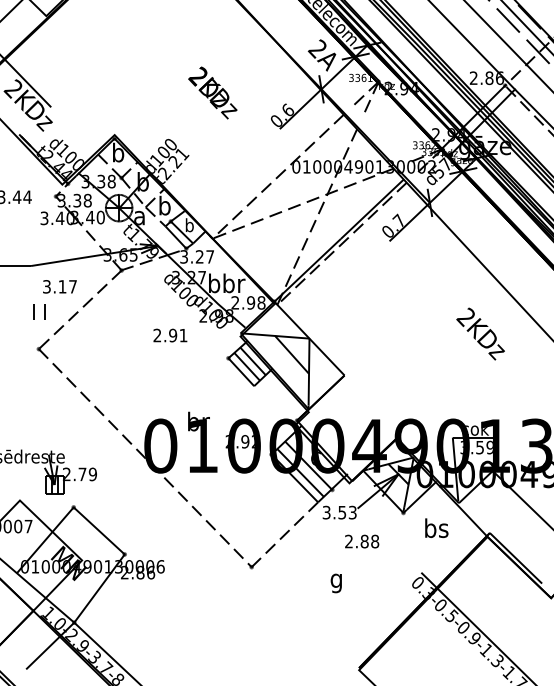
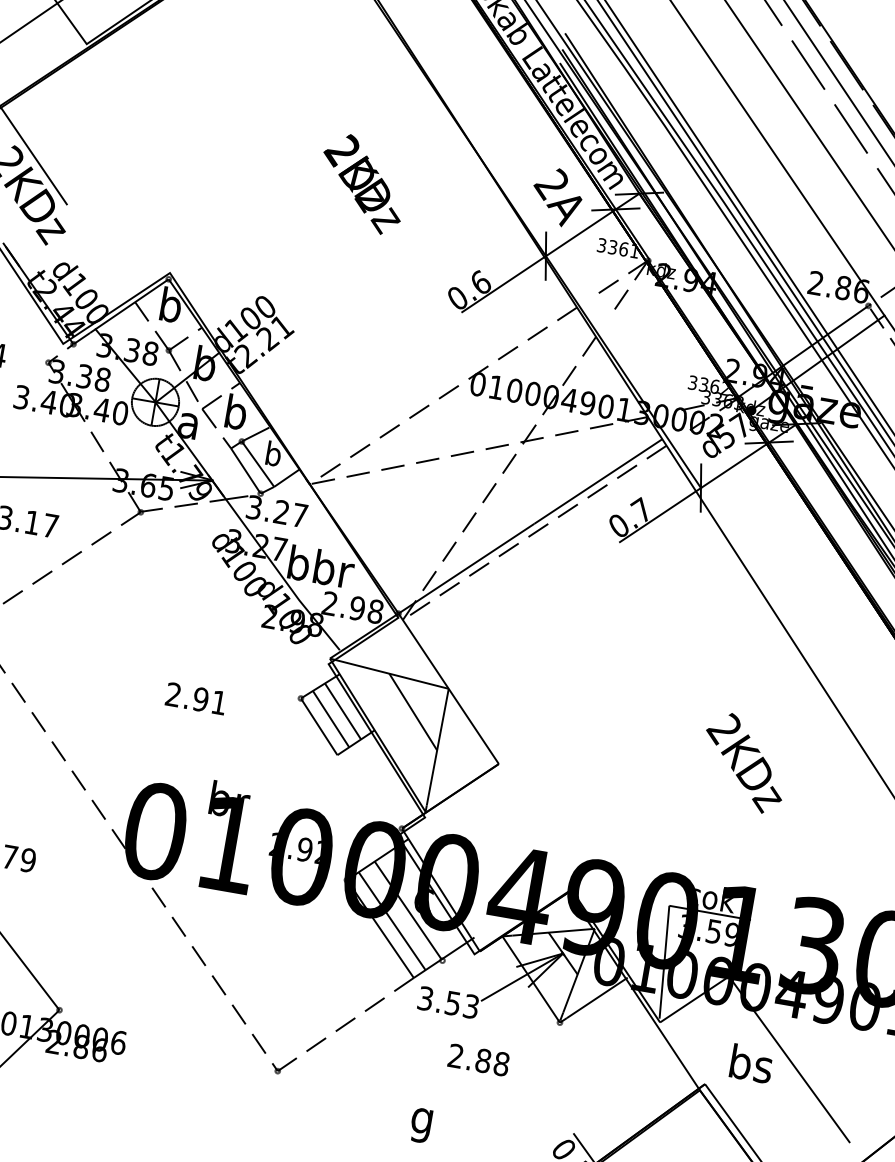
text: (212, 92) -> (362, 182), moved
text: (480, 333) -> (744, 761), moved
text: (170, 335) -> (196, 698), moved
text: (436, 527) -> (751, 1062), moved

